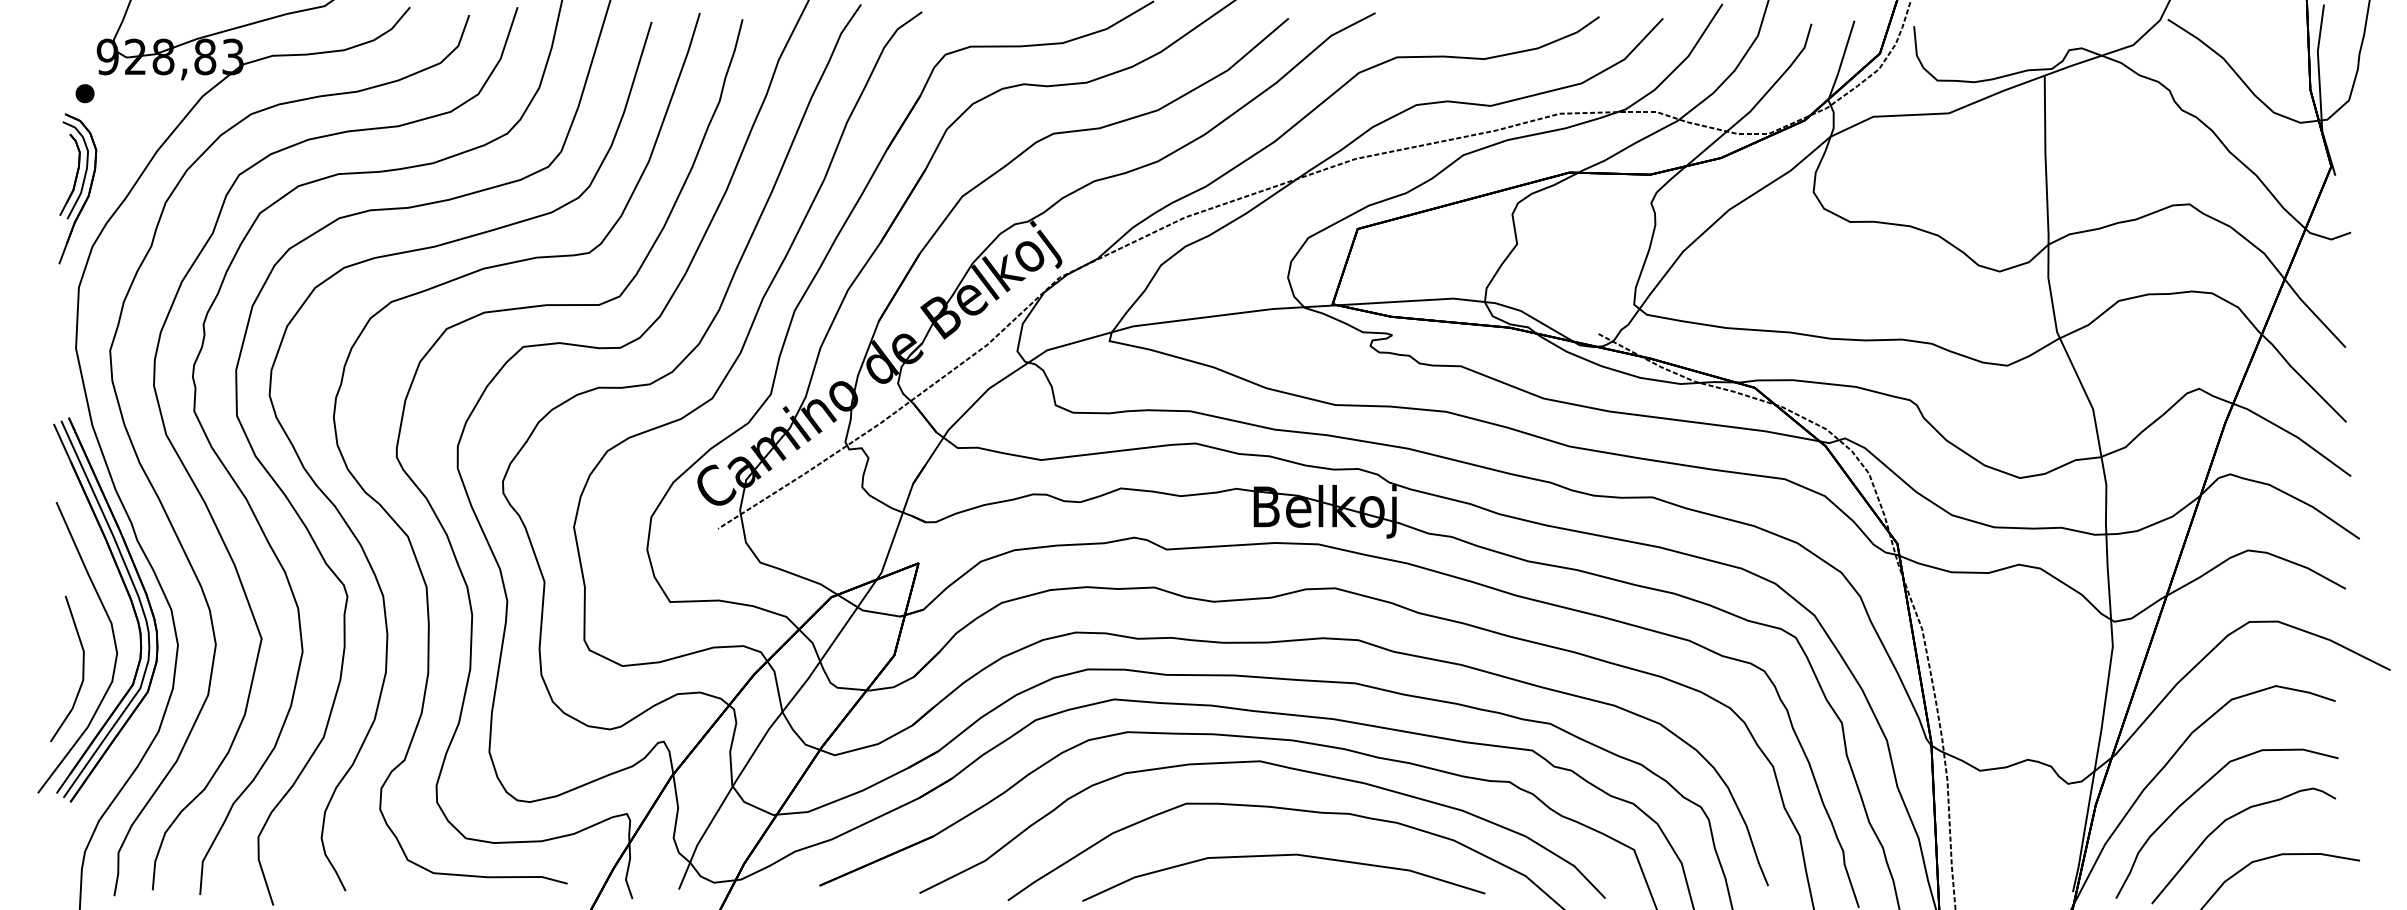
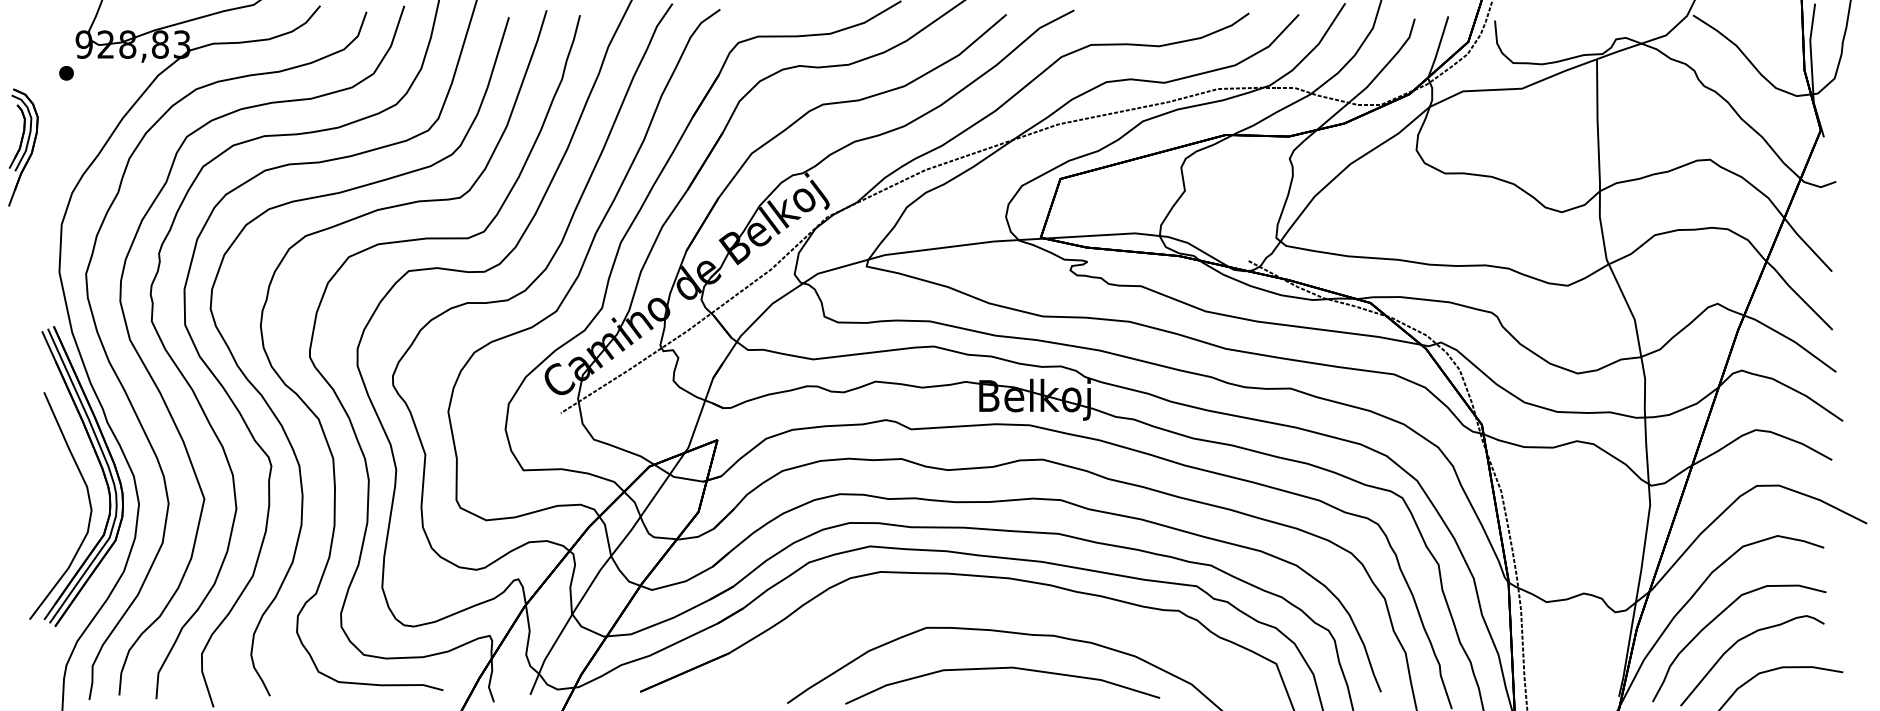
part: (77, 188) -> (23, 147), moved
part: (82, 668) -> (64, 522), removed
part: (1277, 766) -> (997, 598), removed

